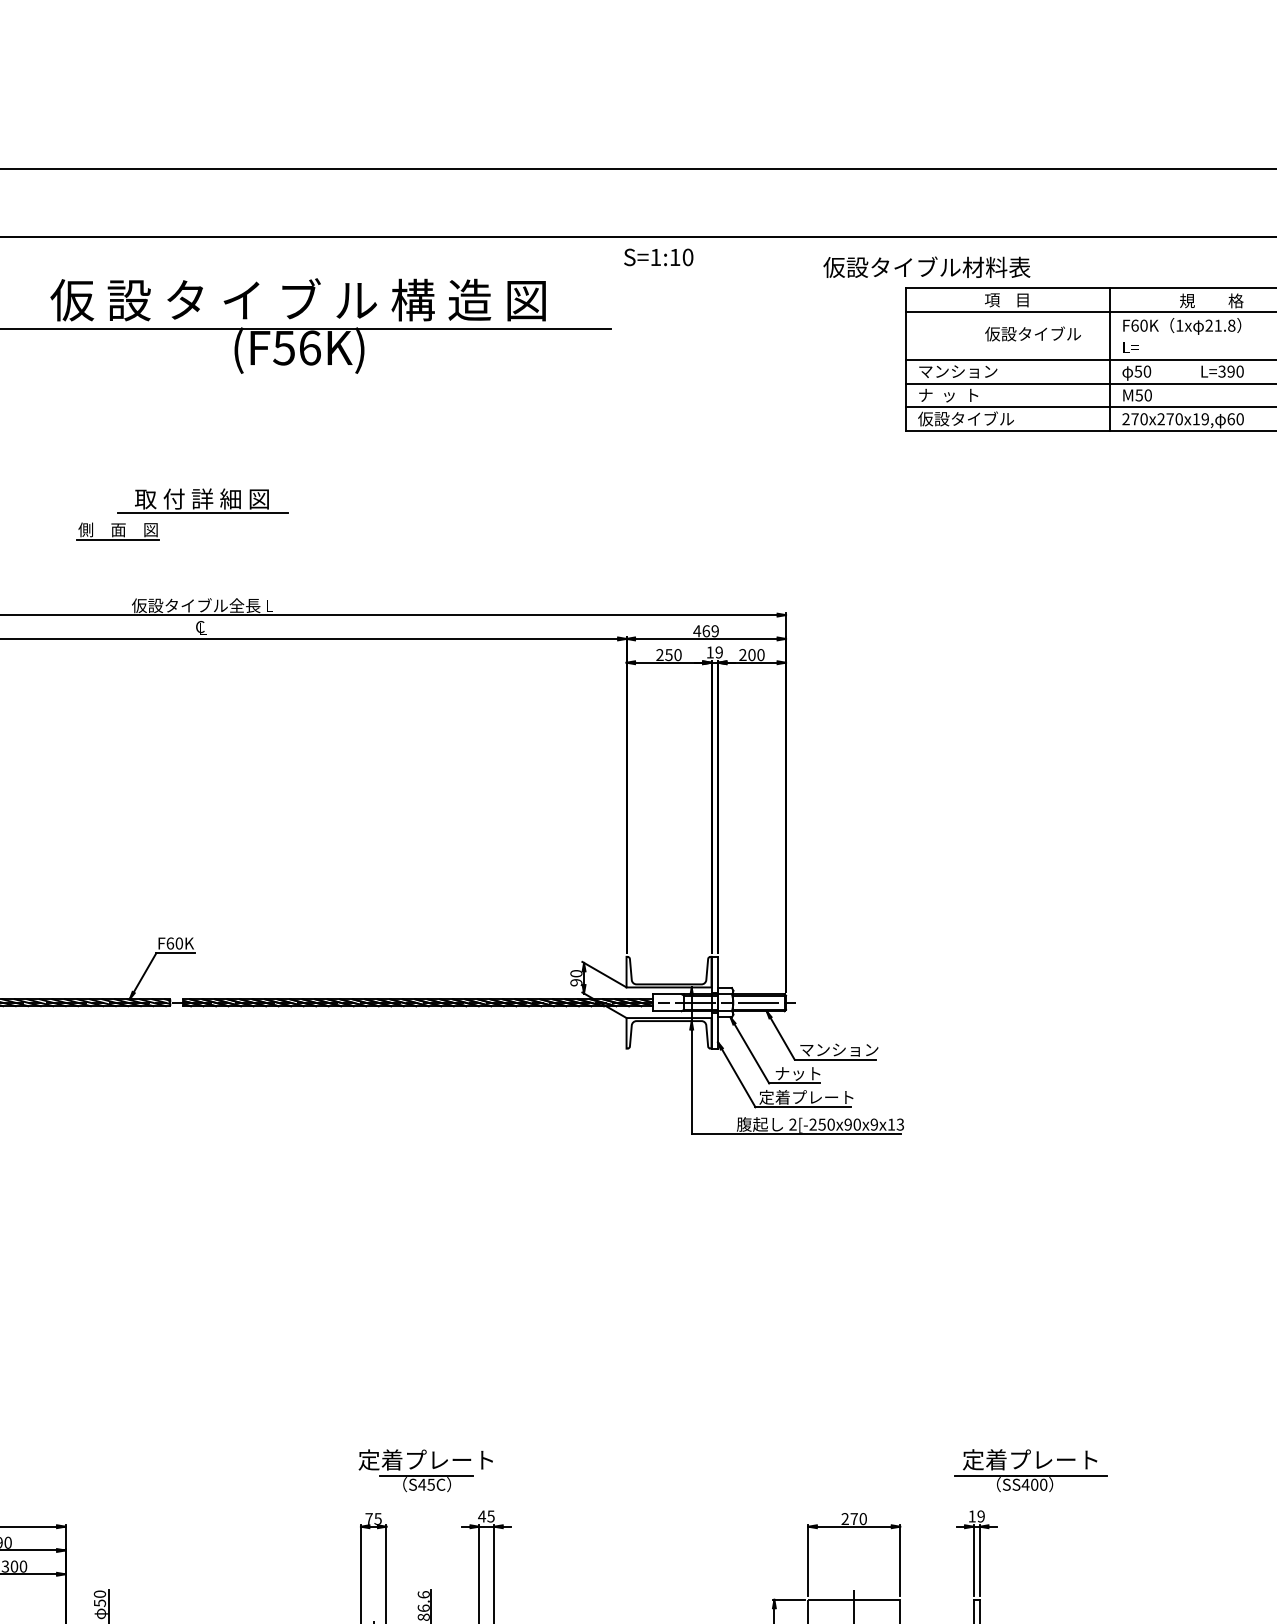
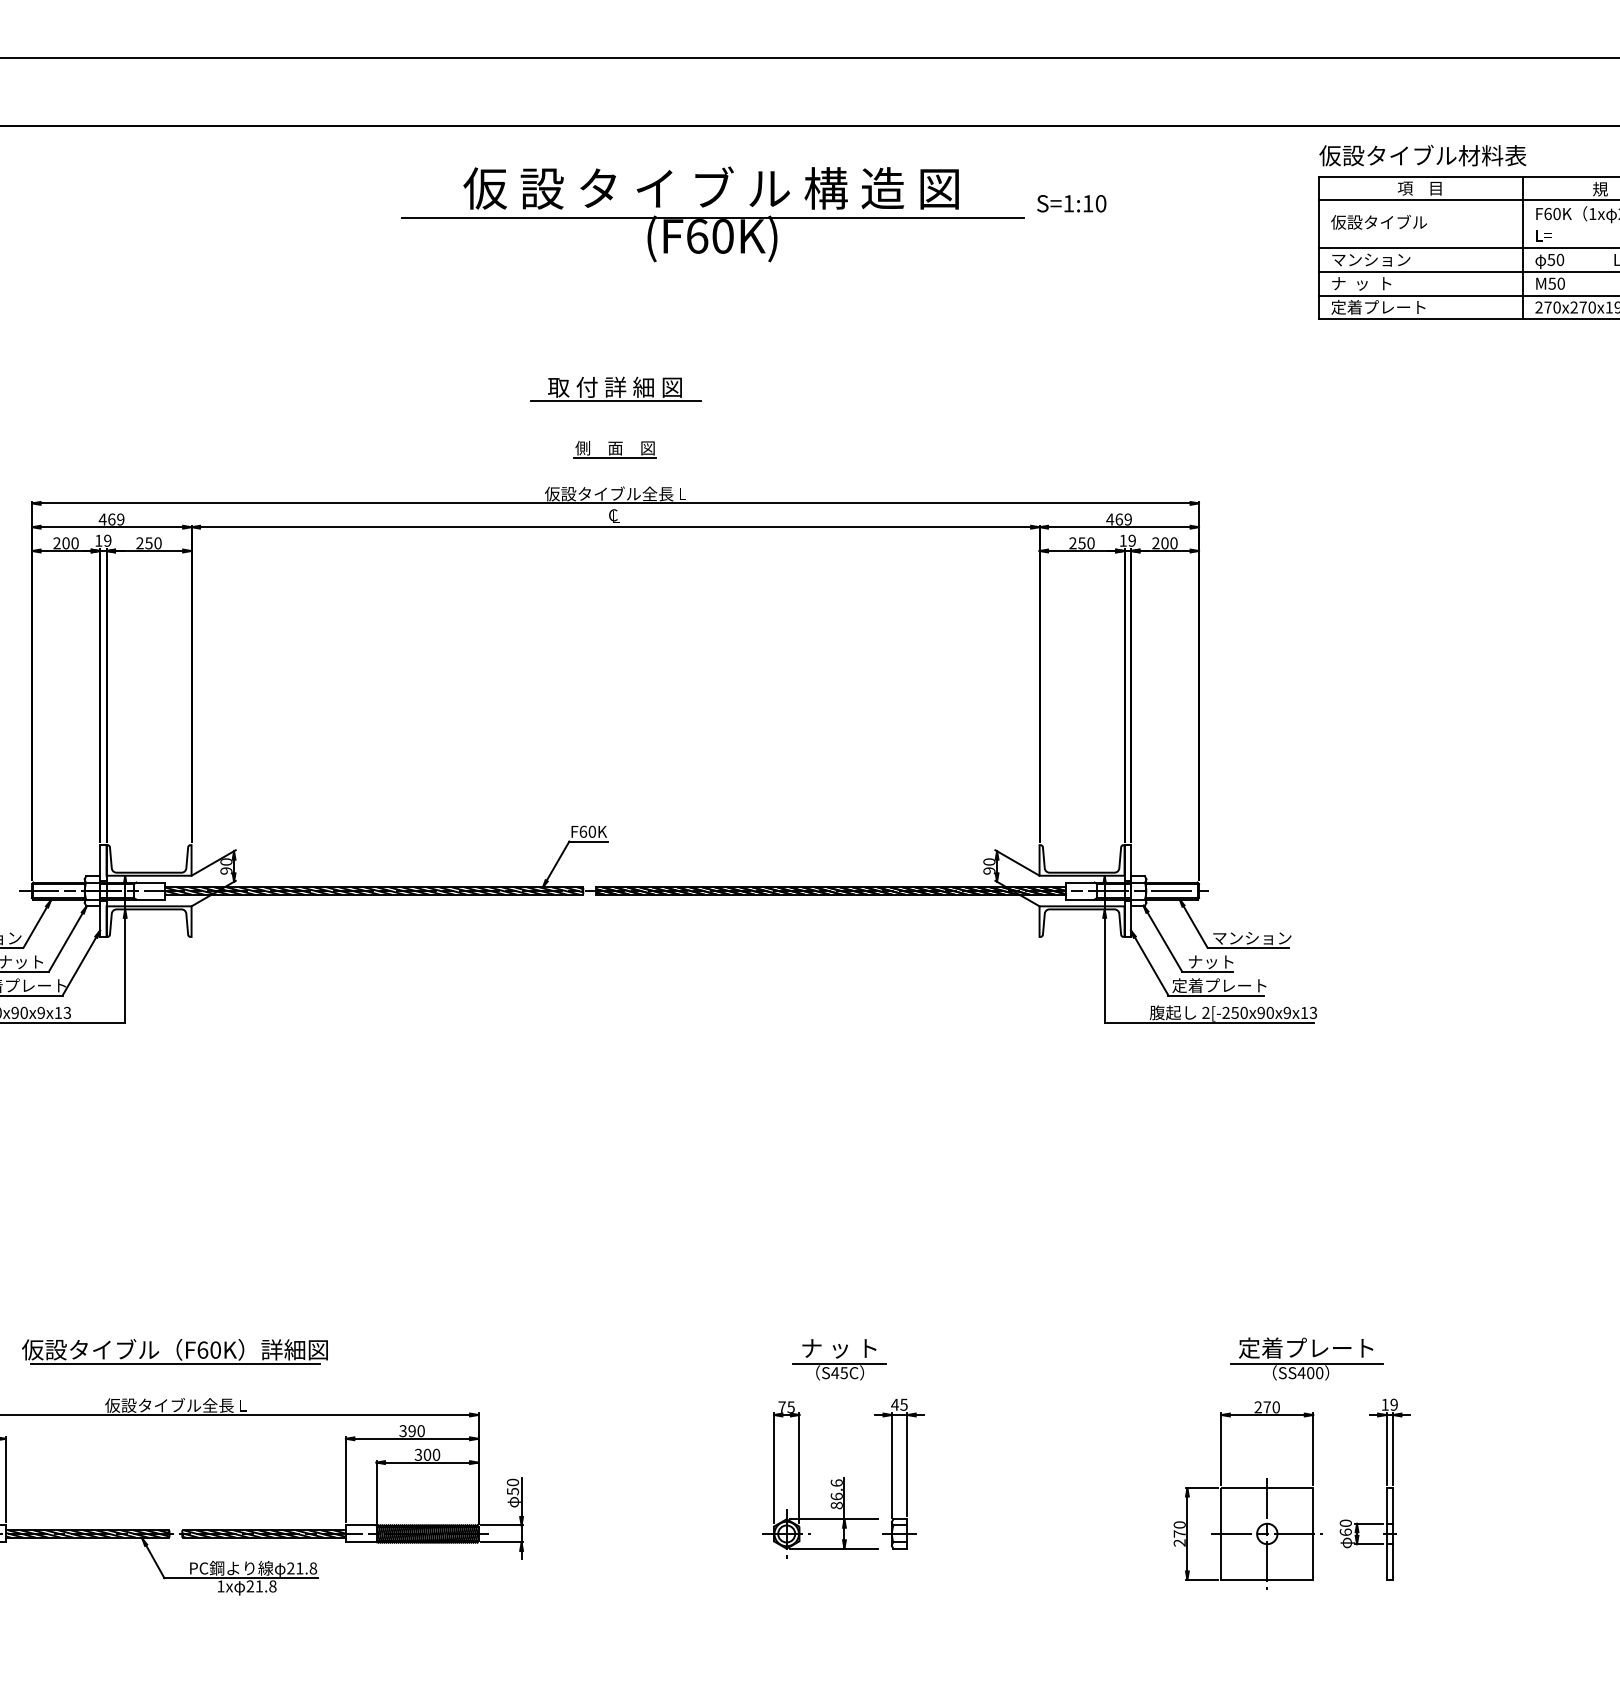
text: (658, 257) -> (1071, 203), moved
text: (926, 267) -> (1422, 155), moved
text: (1032, 333) -> (1378, 221), moved
text: (296, 348) -> (709, 236), (F56K) -> (F60K)
text: (965, 418) -> (1378, 306), 仮設タイブル -> 定着プレート
part: (117, 531) -> (614, 449), moved
text: (425, 1459) -> (838, 1347), 定着プレート -> ナ ッ ト
part: (1030, 1470) -> (1306, 1358), moved

